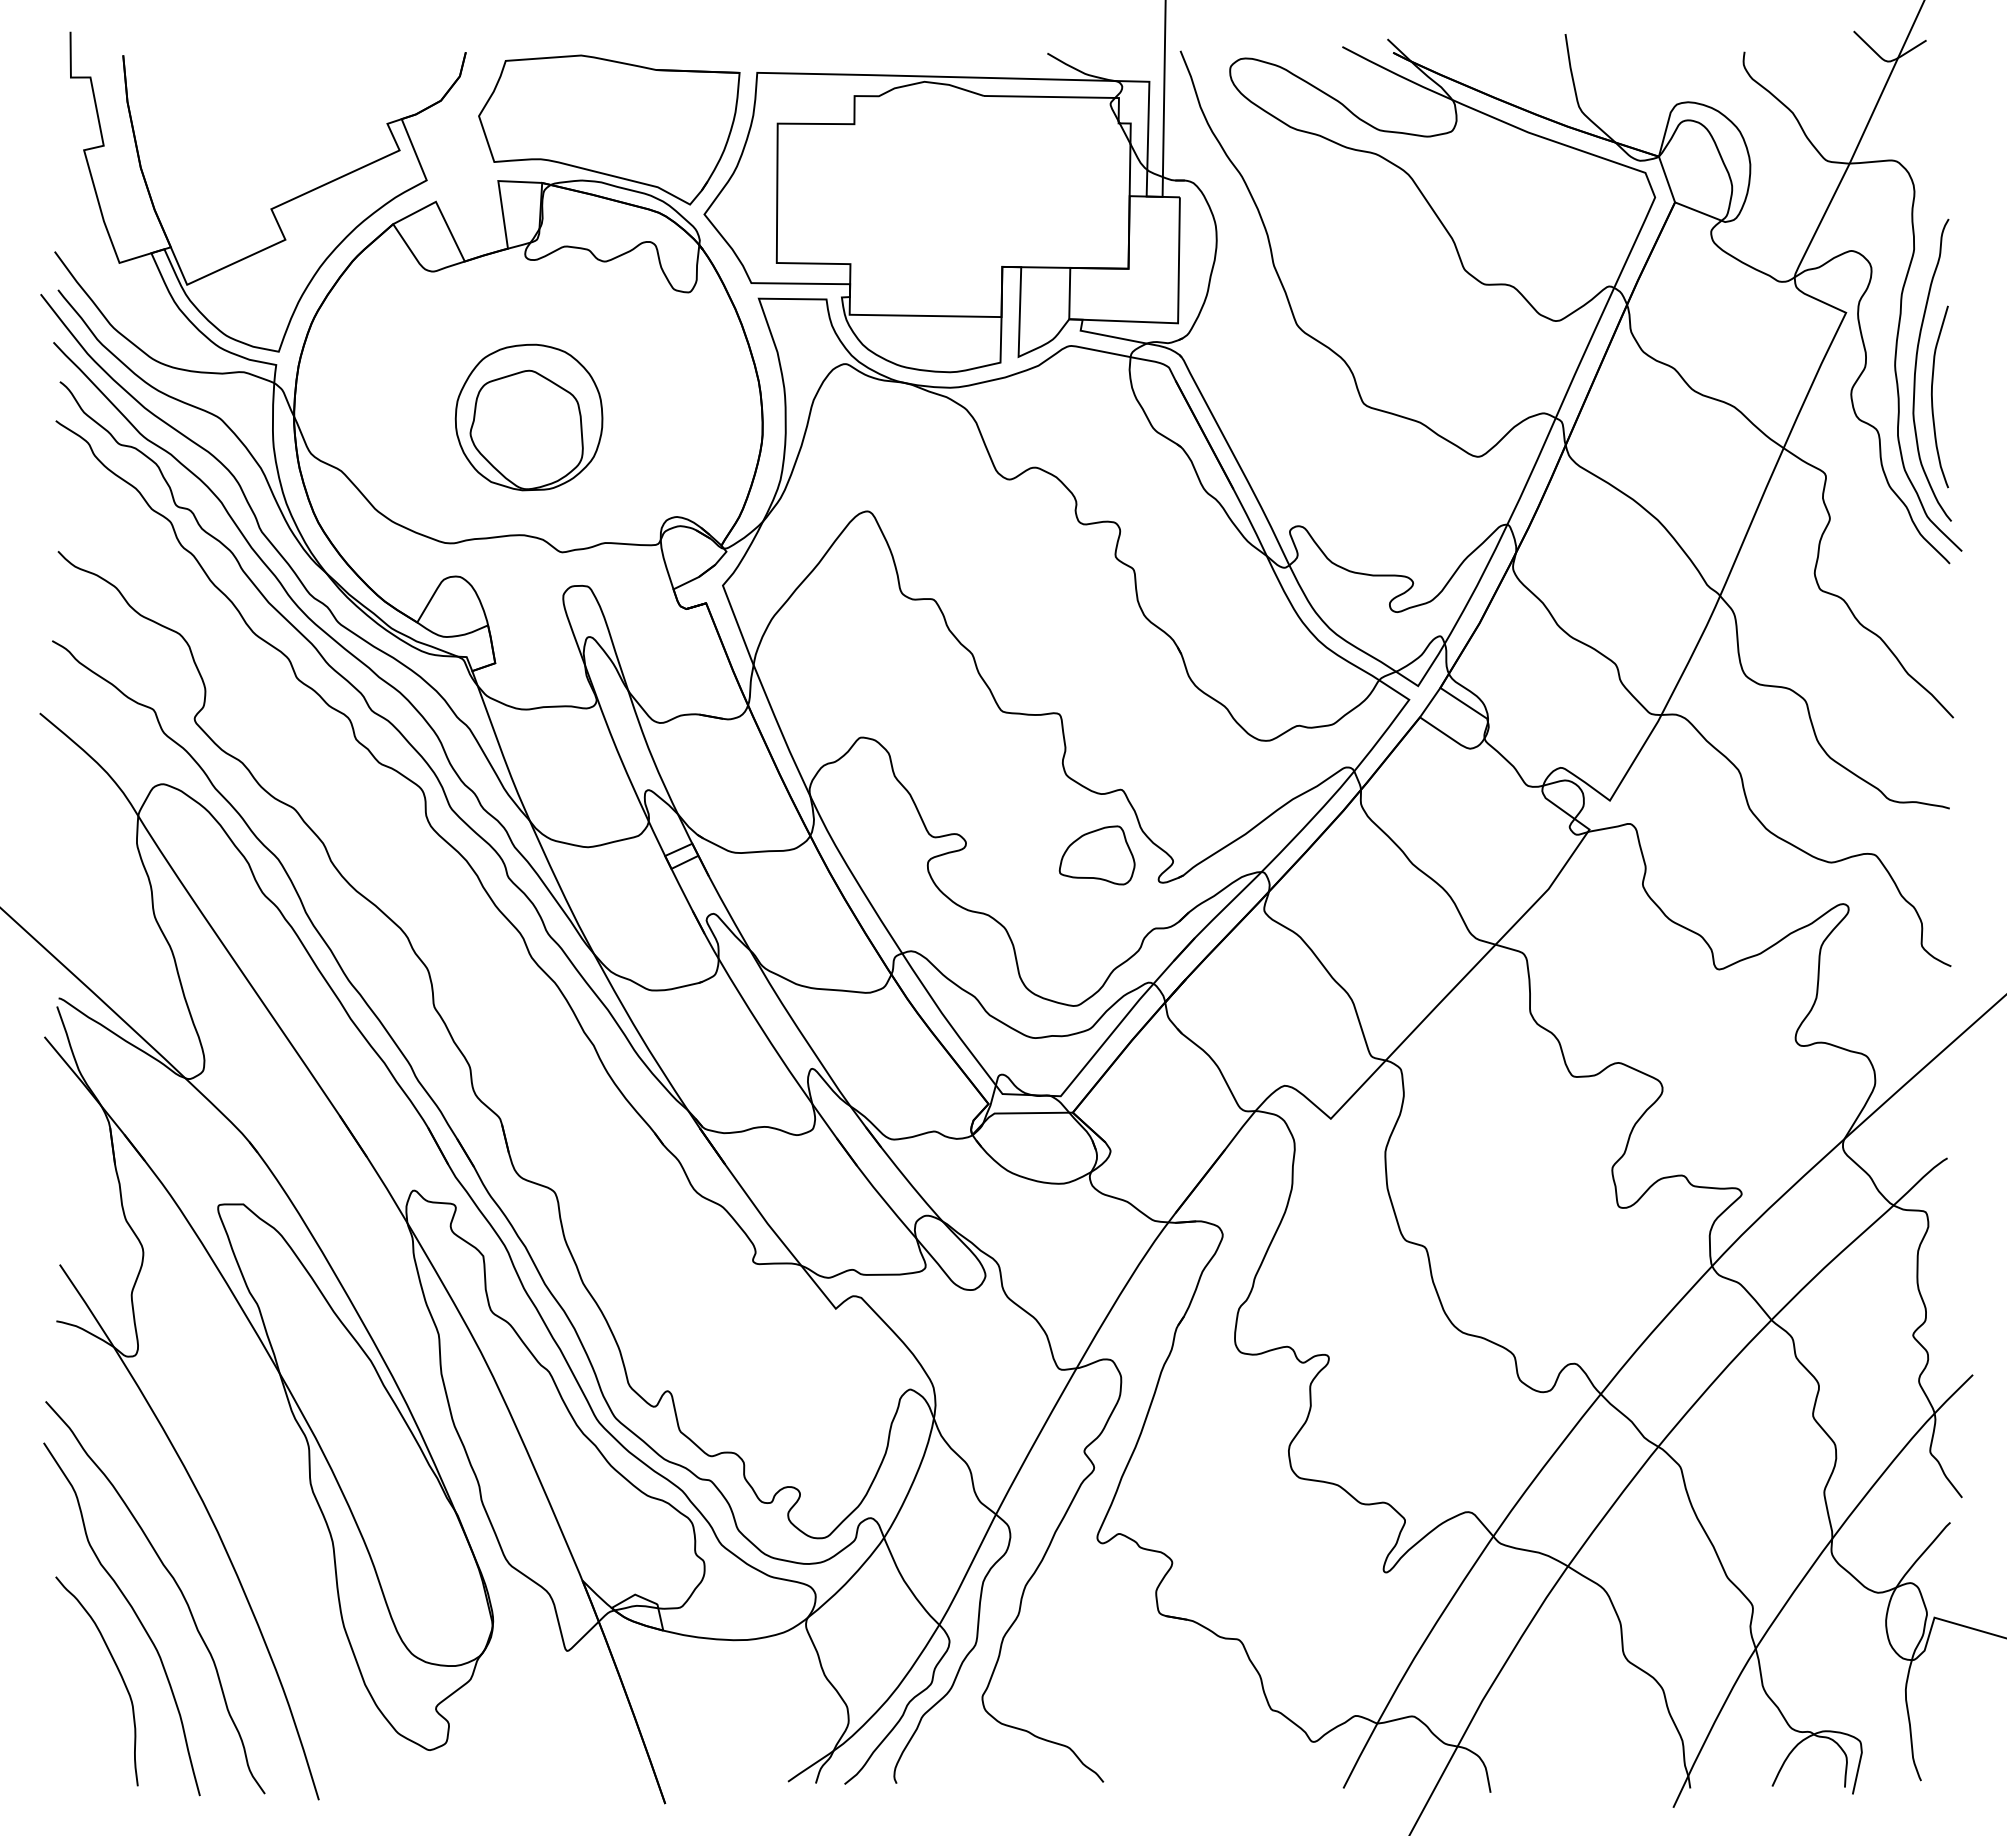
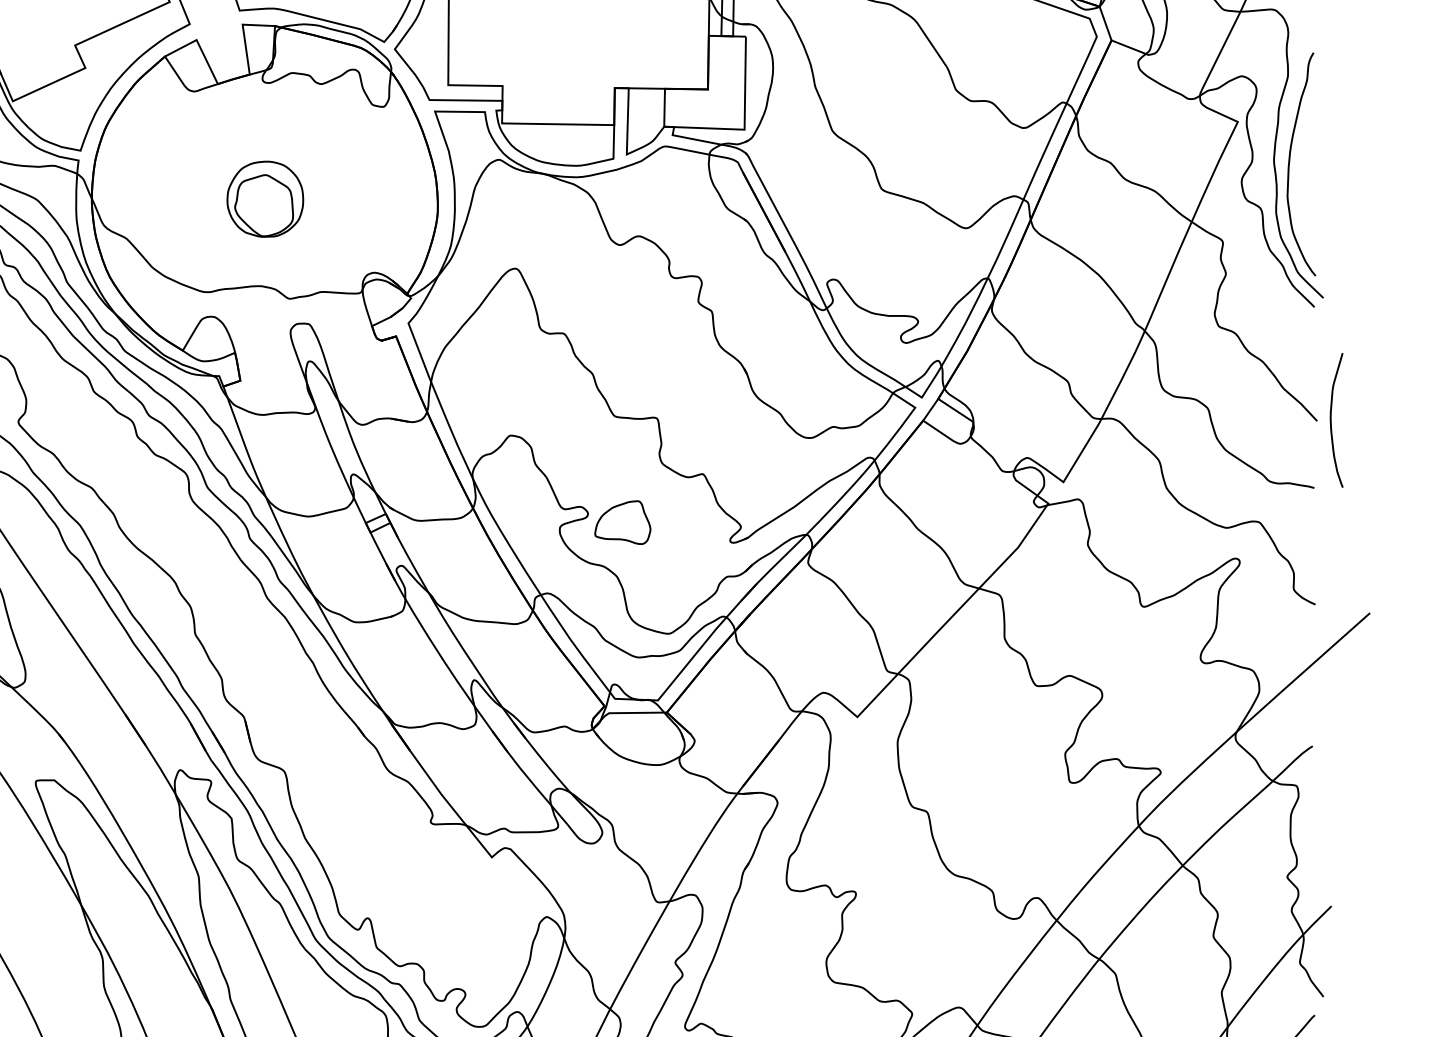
curve: (1932, 396) -> (1331, 420), moved
part: (528, 417) -> (264, 199), size x0.7
part: (1096, 855) -> (622, 522), moved

